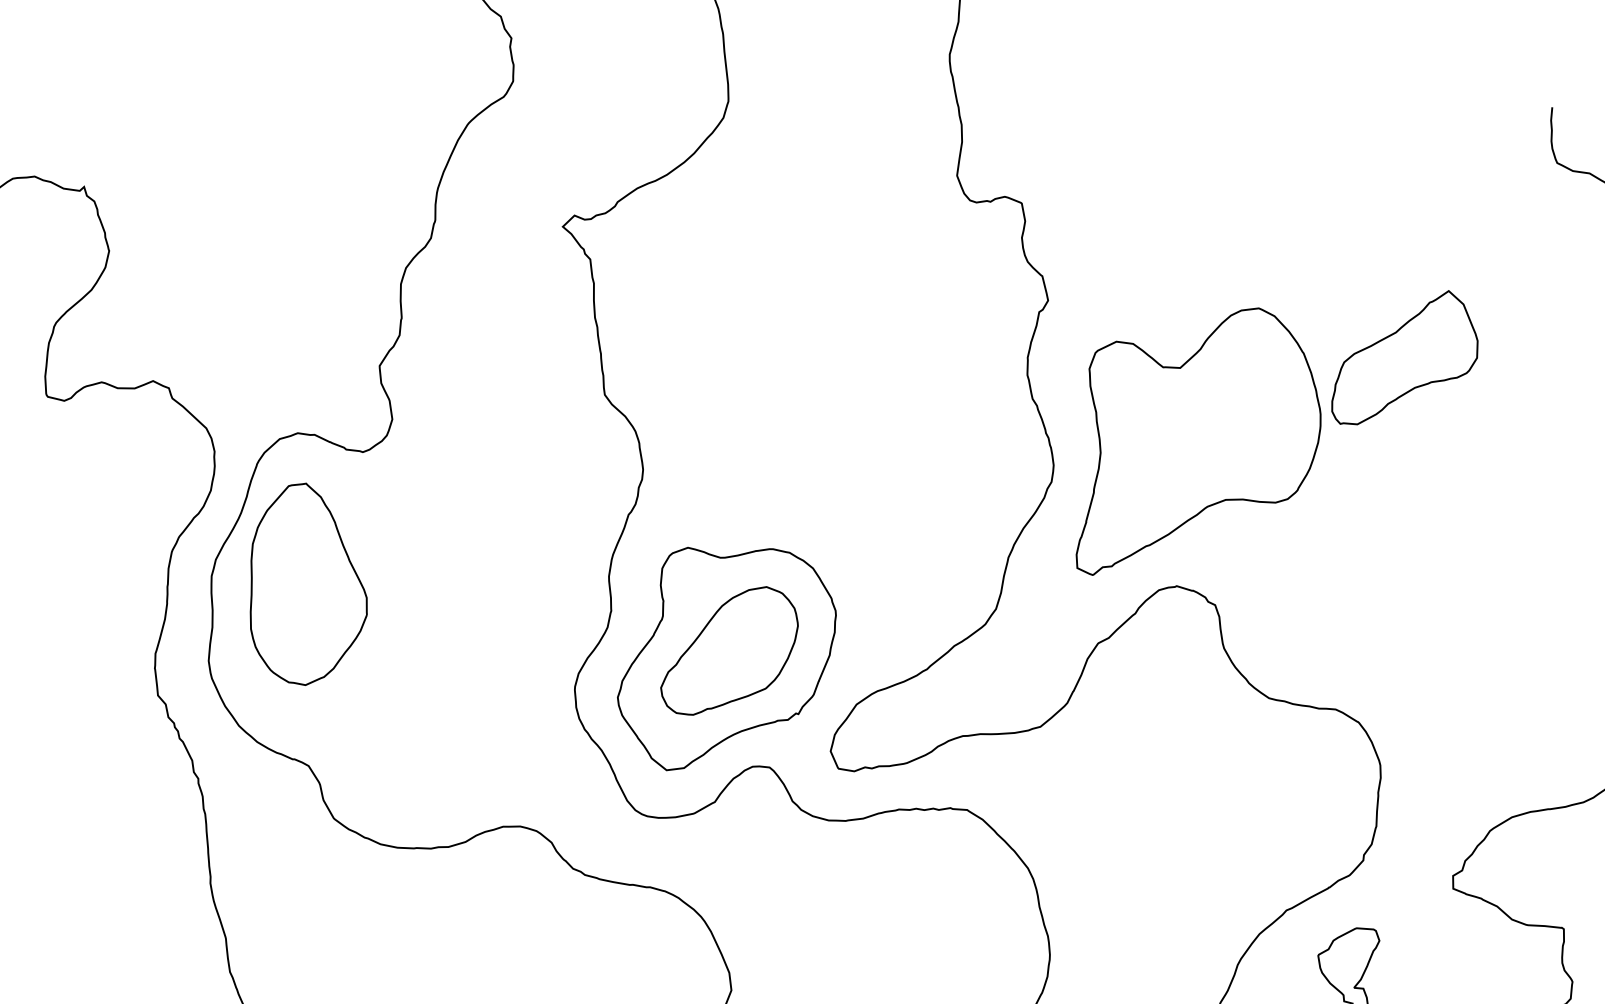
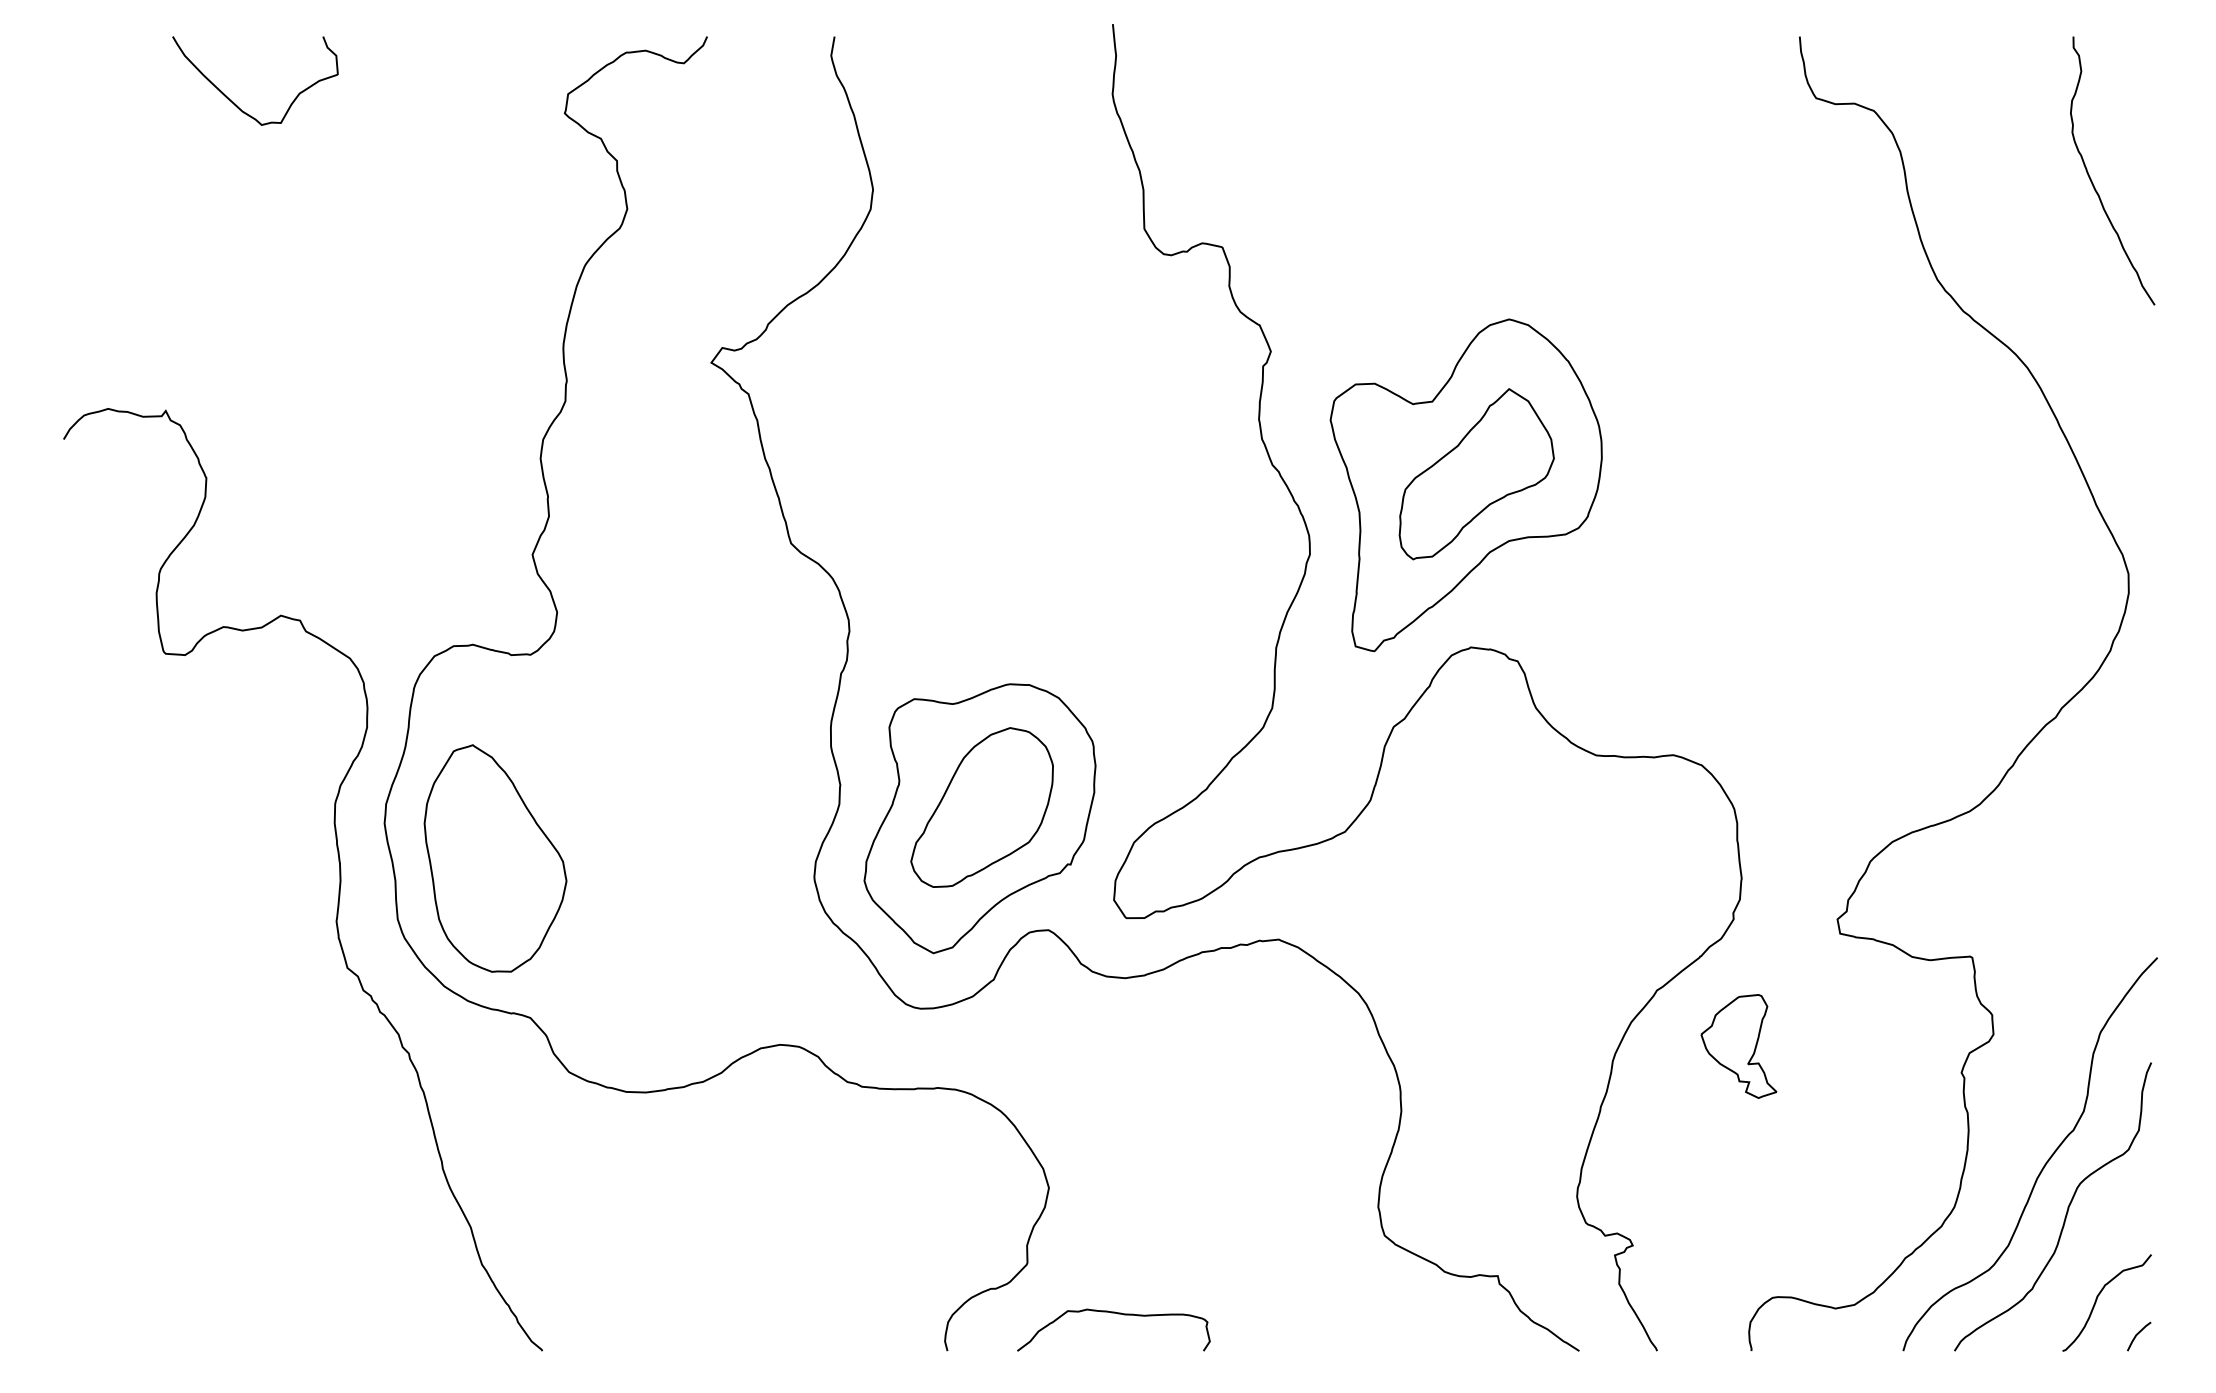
part: (1407, 359) -> (1476, 474), moved
part: (308, 584) -> (495, 858), moved

